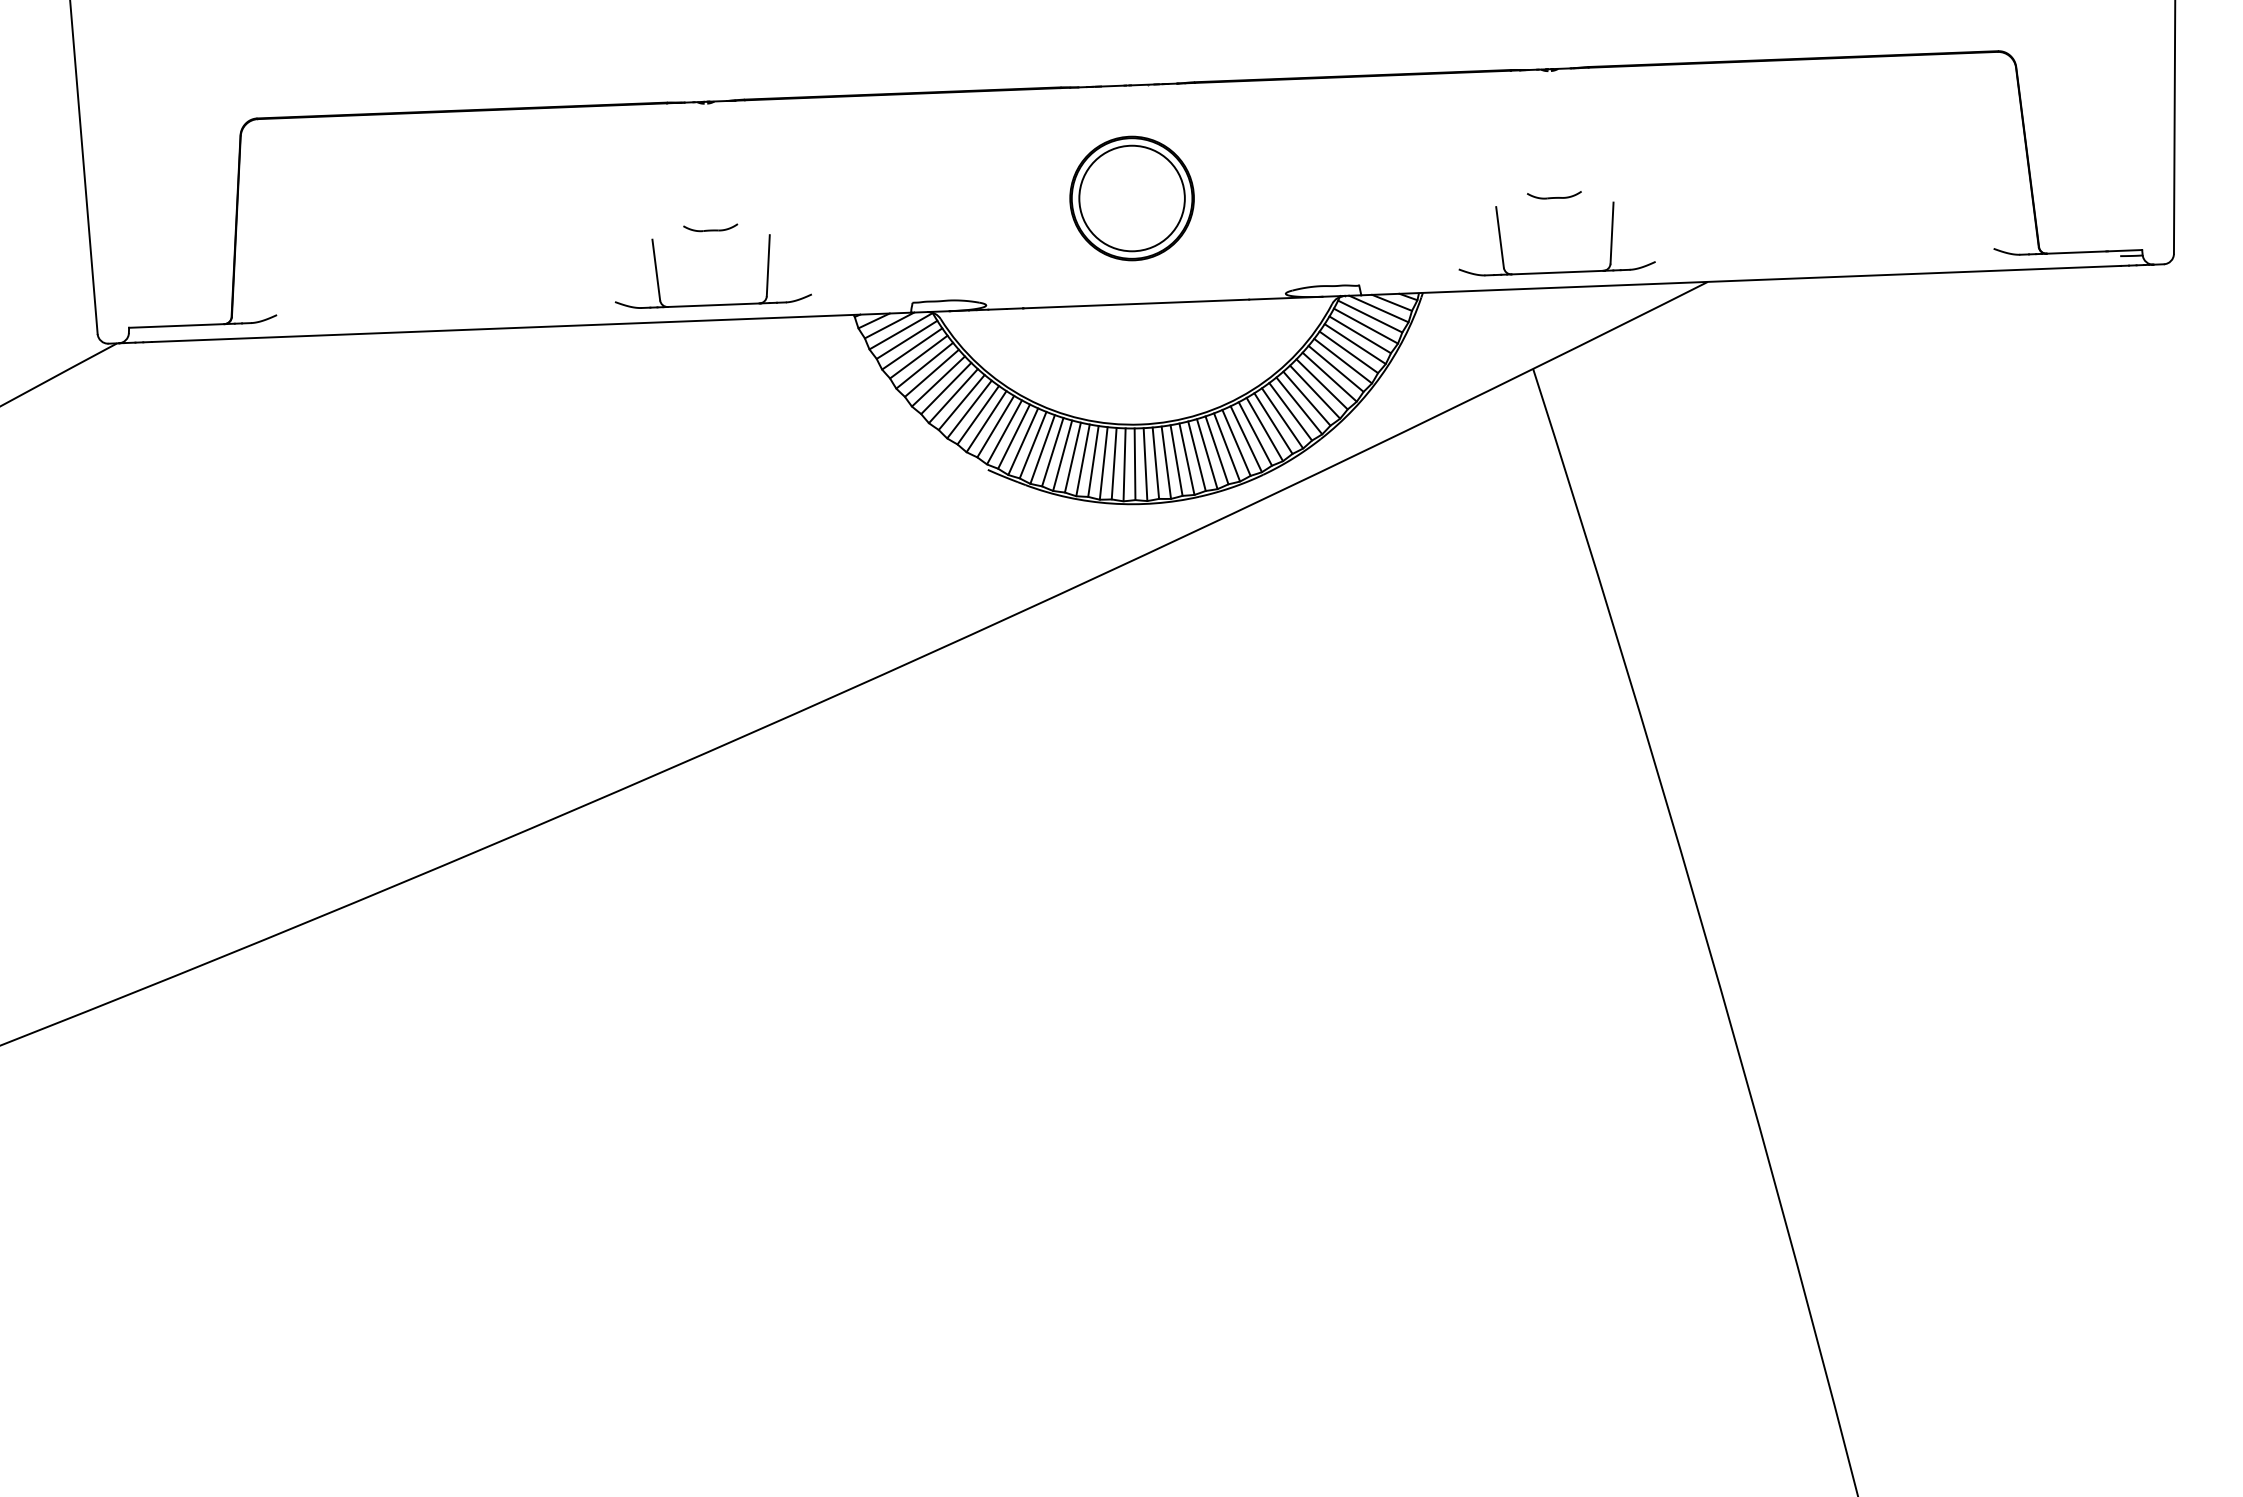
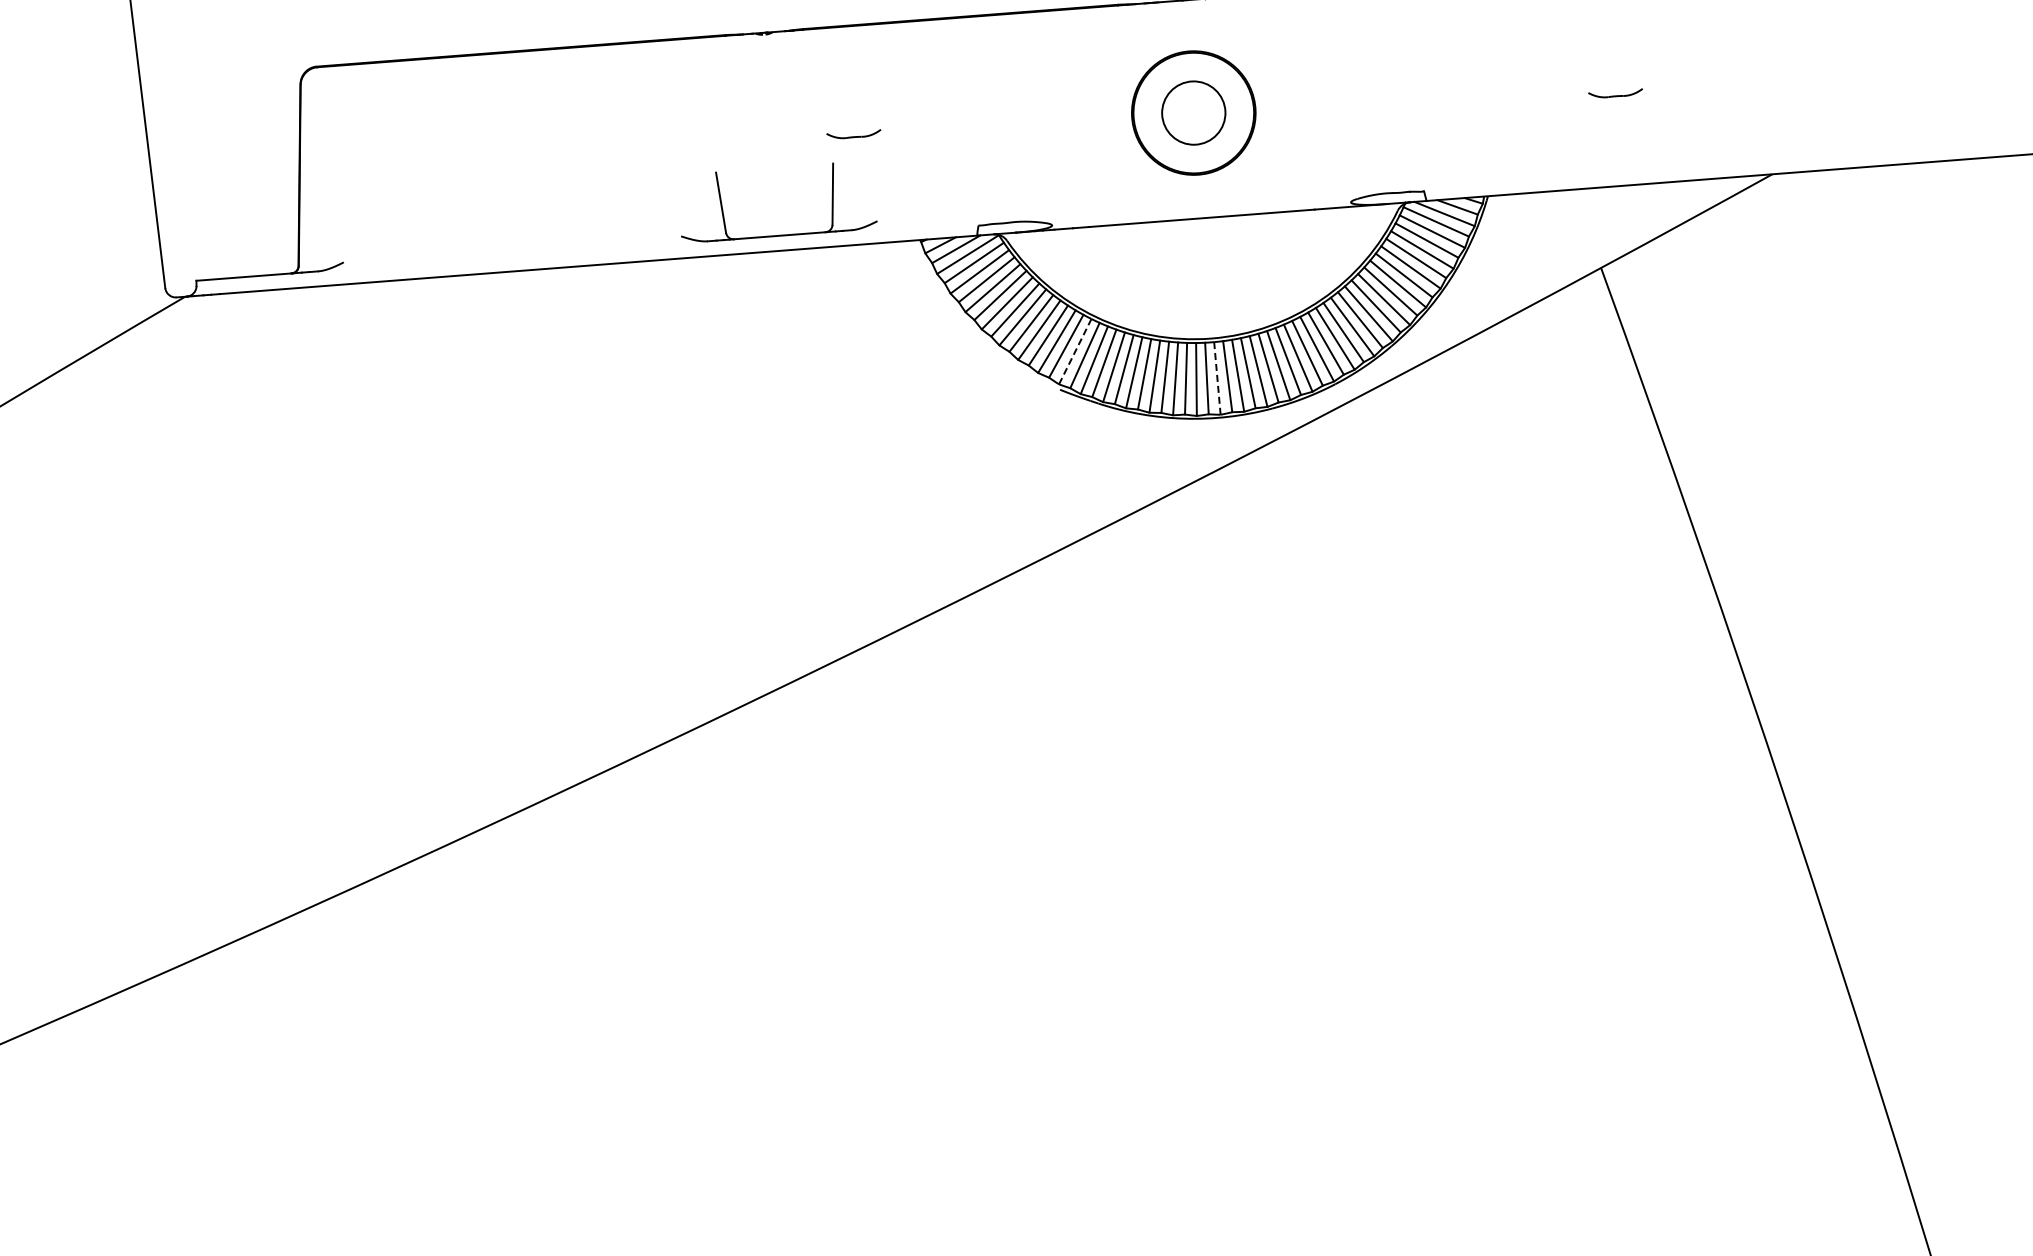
circle: (1131, 198) -> (1193, 113), size x0.6
part: (710, 227) -> (853, 134), moved
part: (1556, 271) -> (1620, 169), removed
line: (1004, 431) -> (1075, 350), solid -> dashed
line: (1145, 464) -> (1217, 378), solid -> dashed

